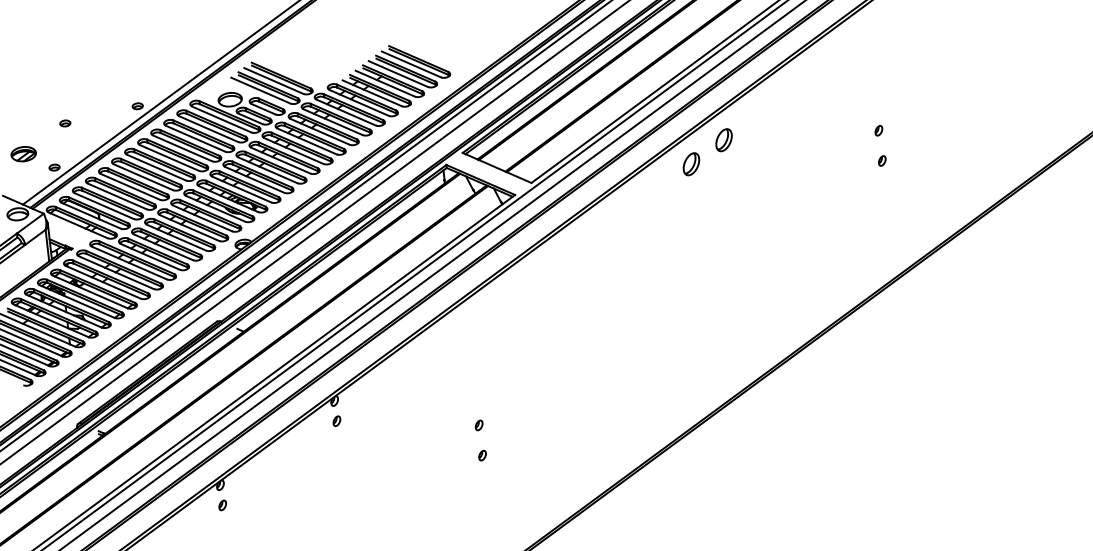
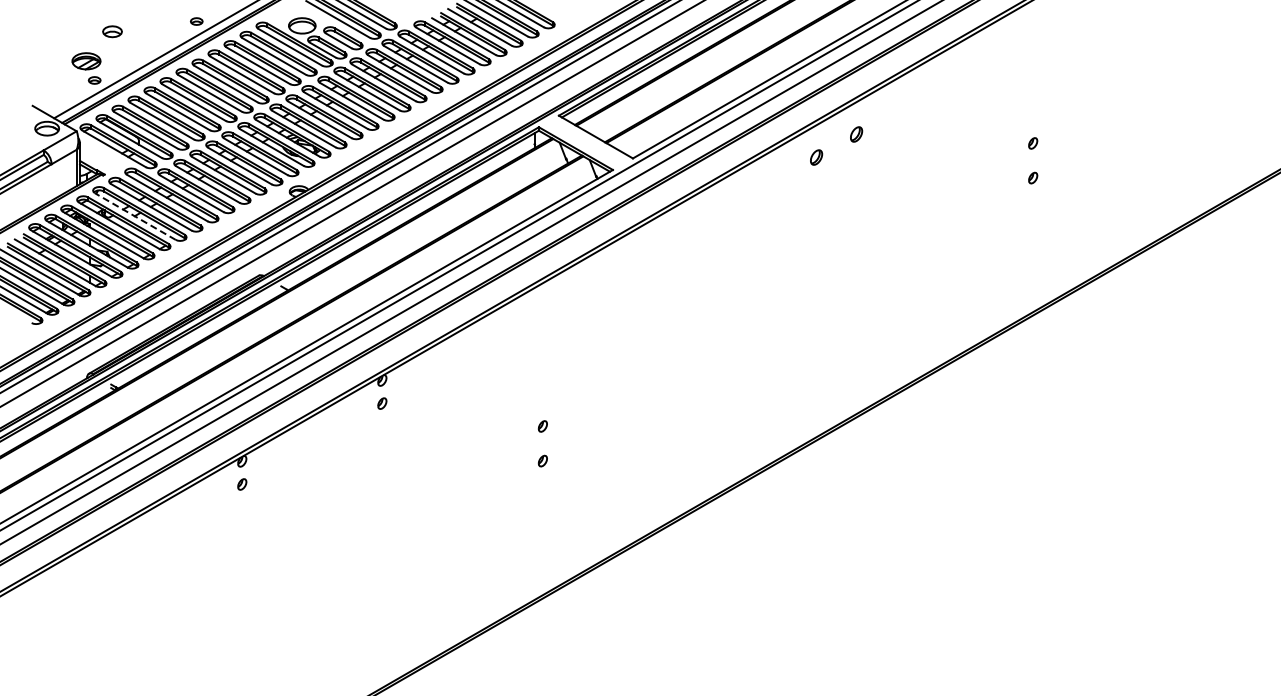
part: (65, 123) -> (112, 31), size x1.6
part: (724, 140) -> (856, 134), size x0.6
part: (23, 154) -> (86, 61), moved
part: (691, 164) -> (816, 157), size x0.6
line: (103, 282) -> (135, 216), solid -> dashed

